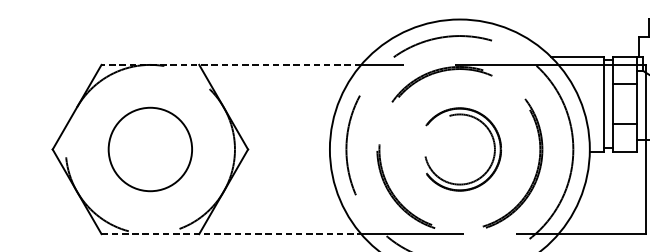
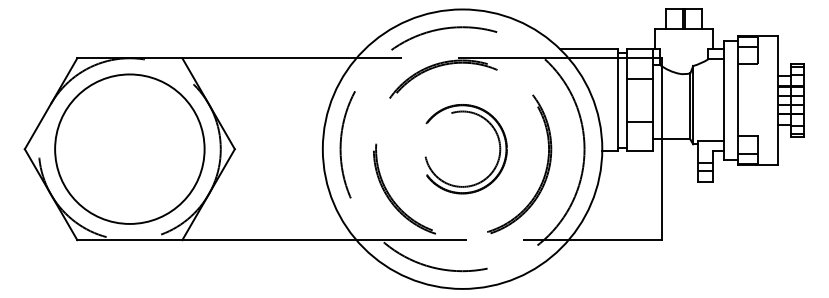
line: (230, 65) -> (216, 58), dashed -> solid
circle: (150, 148) -> (129, 148), size x1.67
line: (230, 234) -> (216, 240), dashed -> solid

